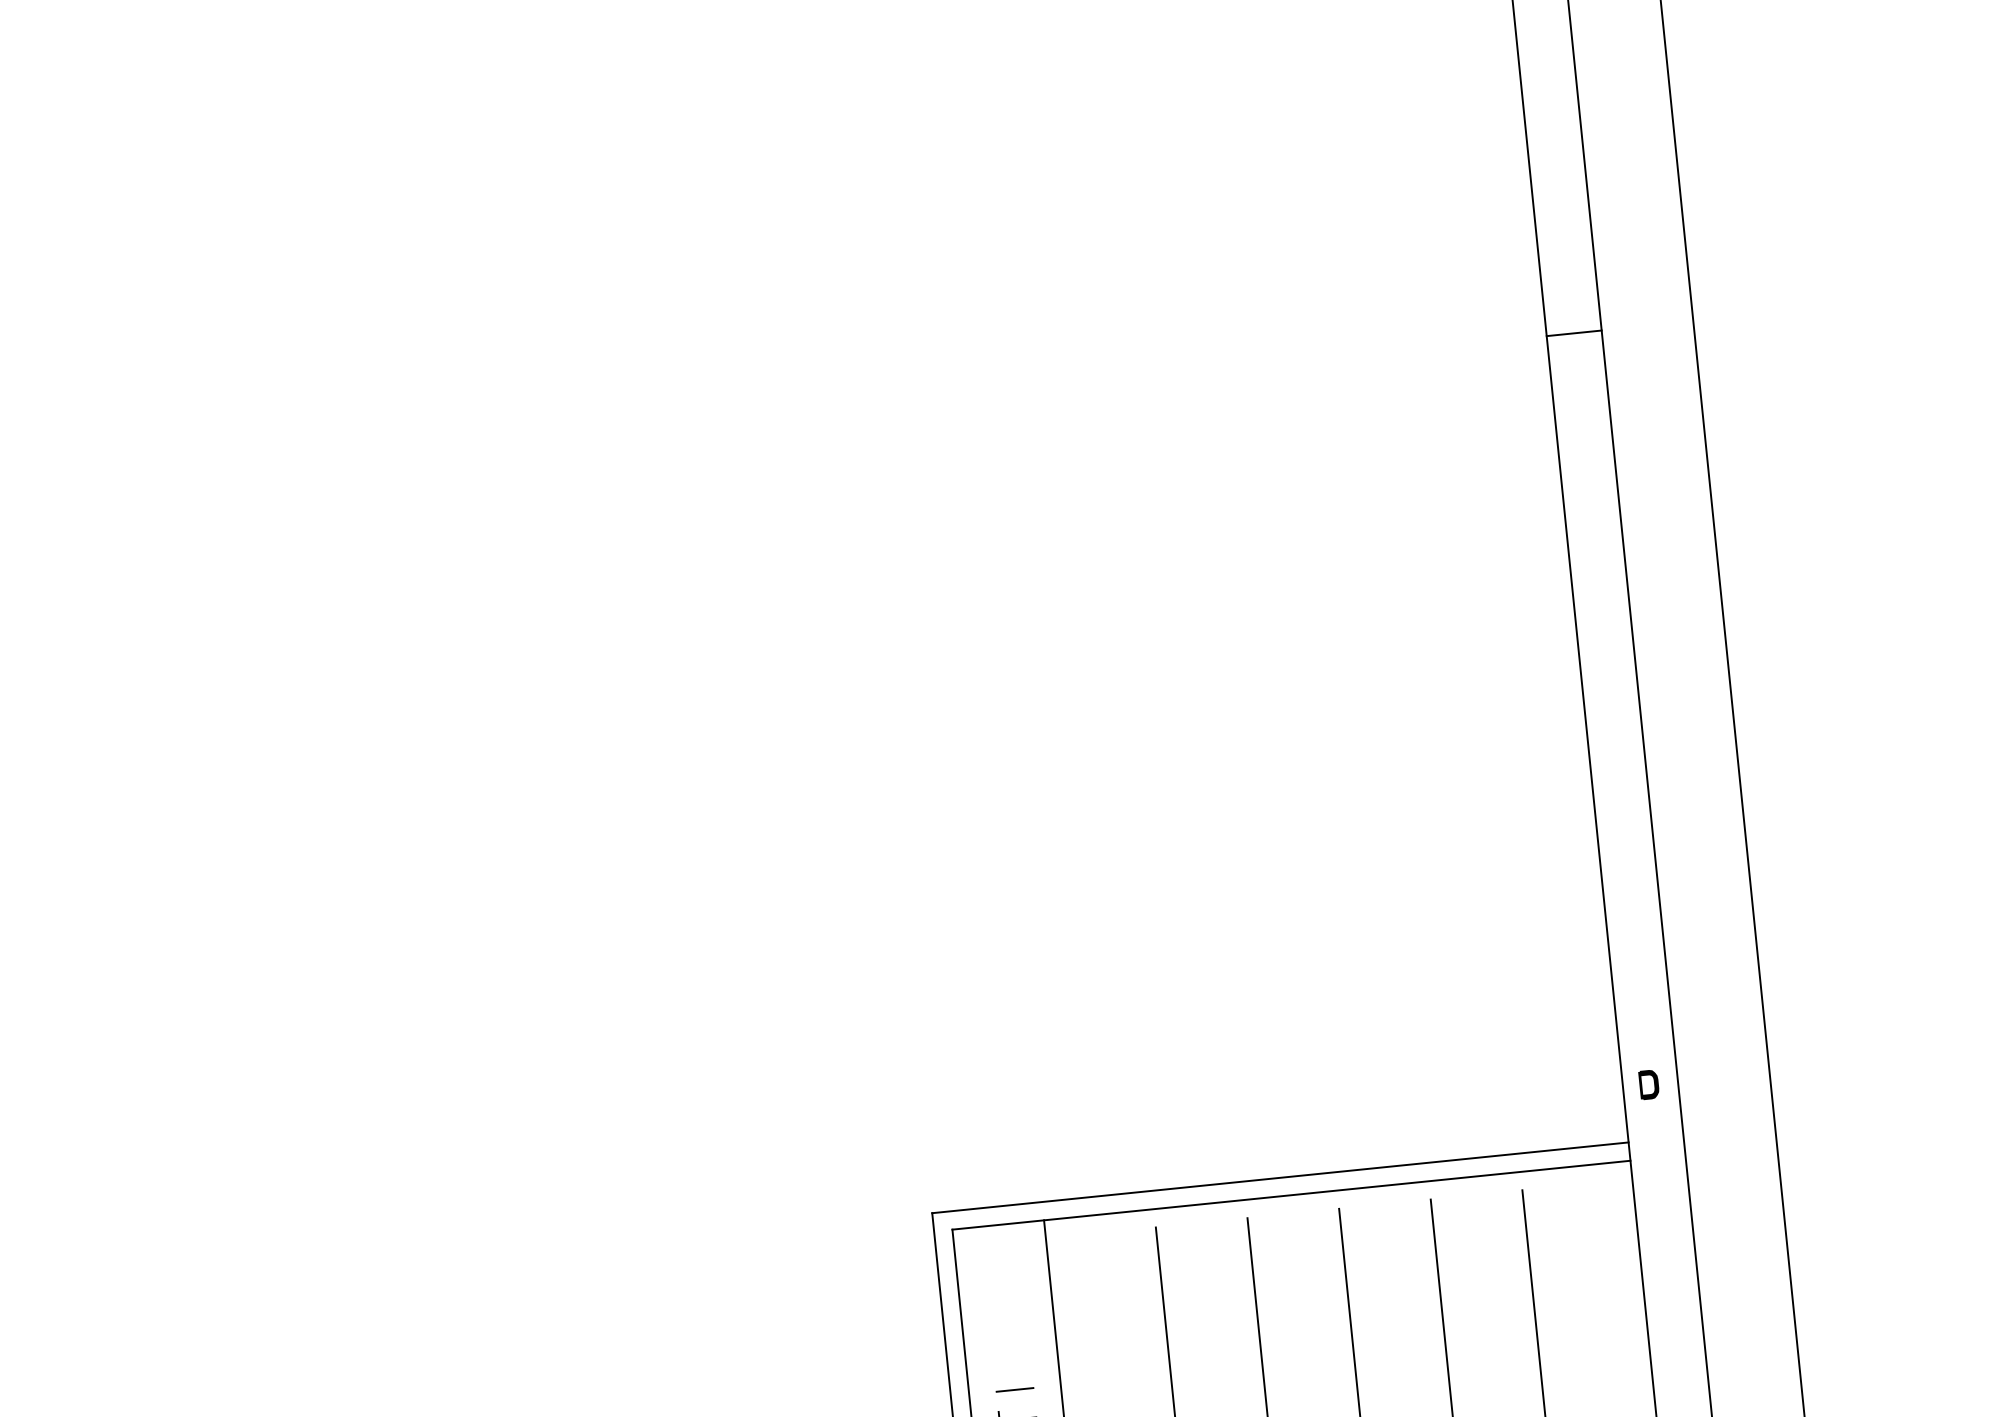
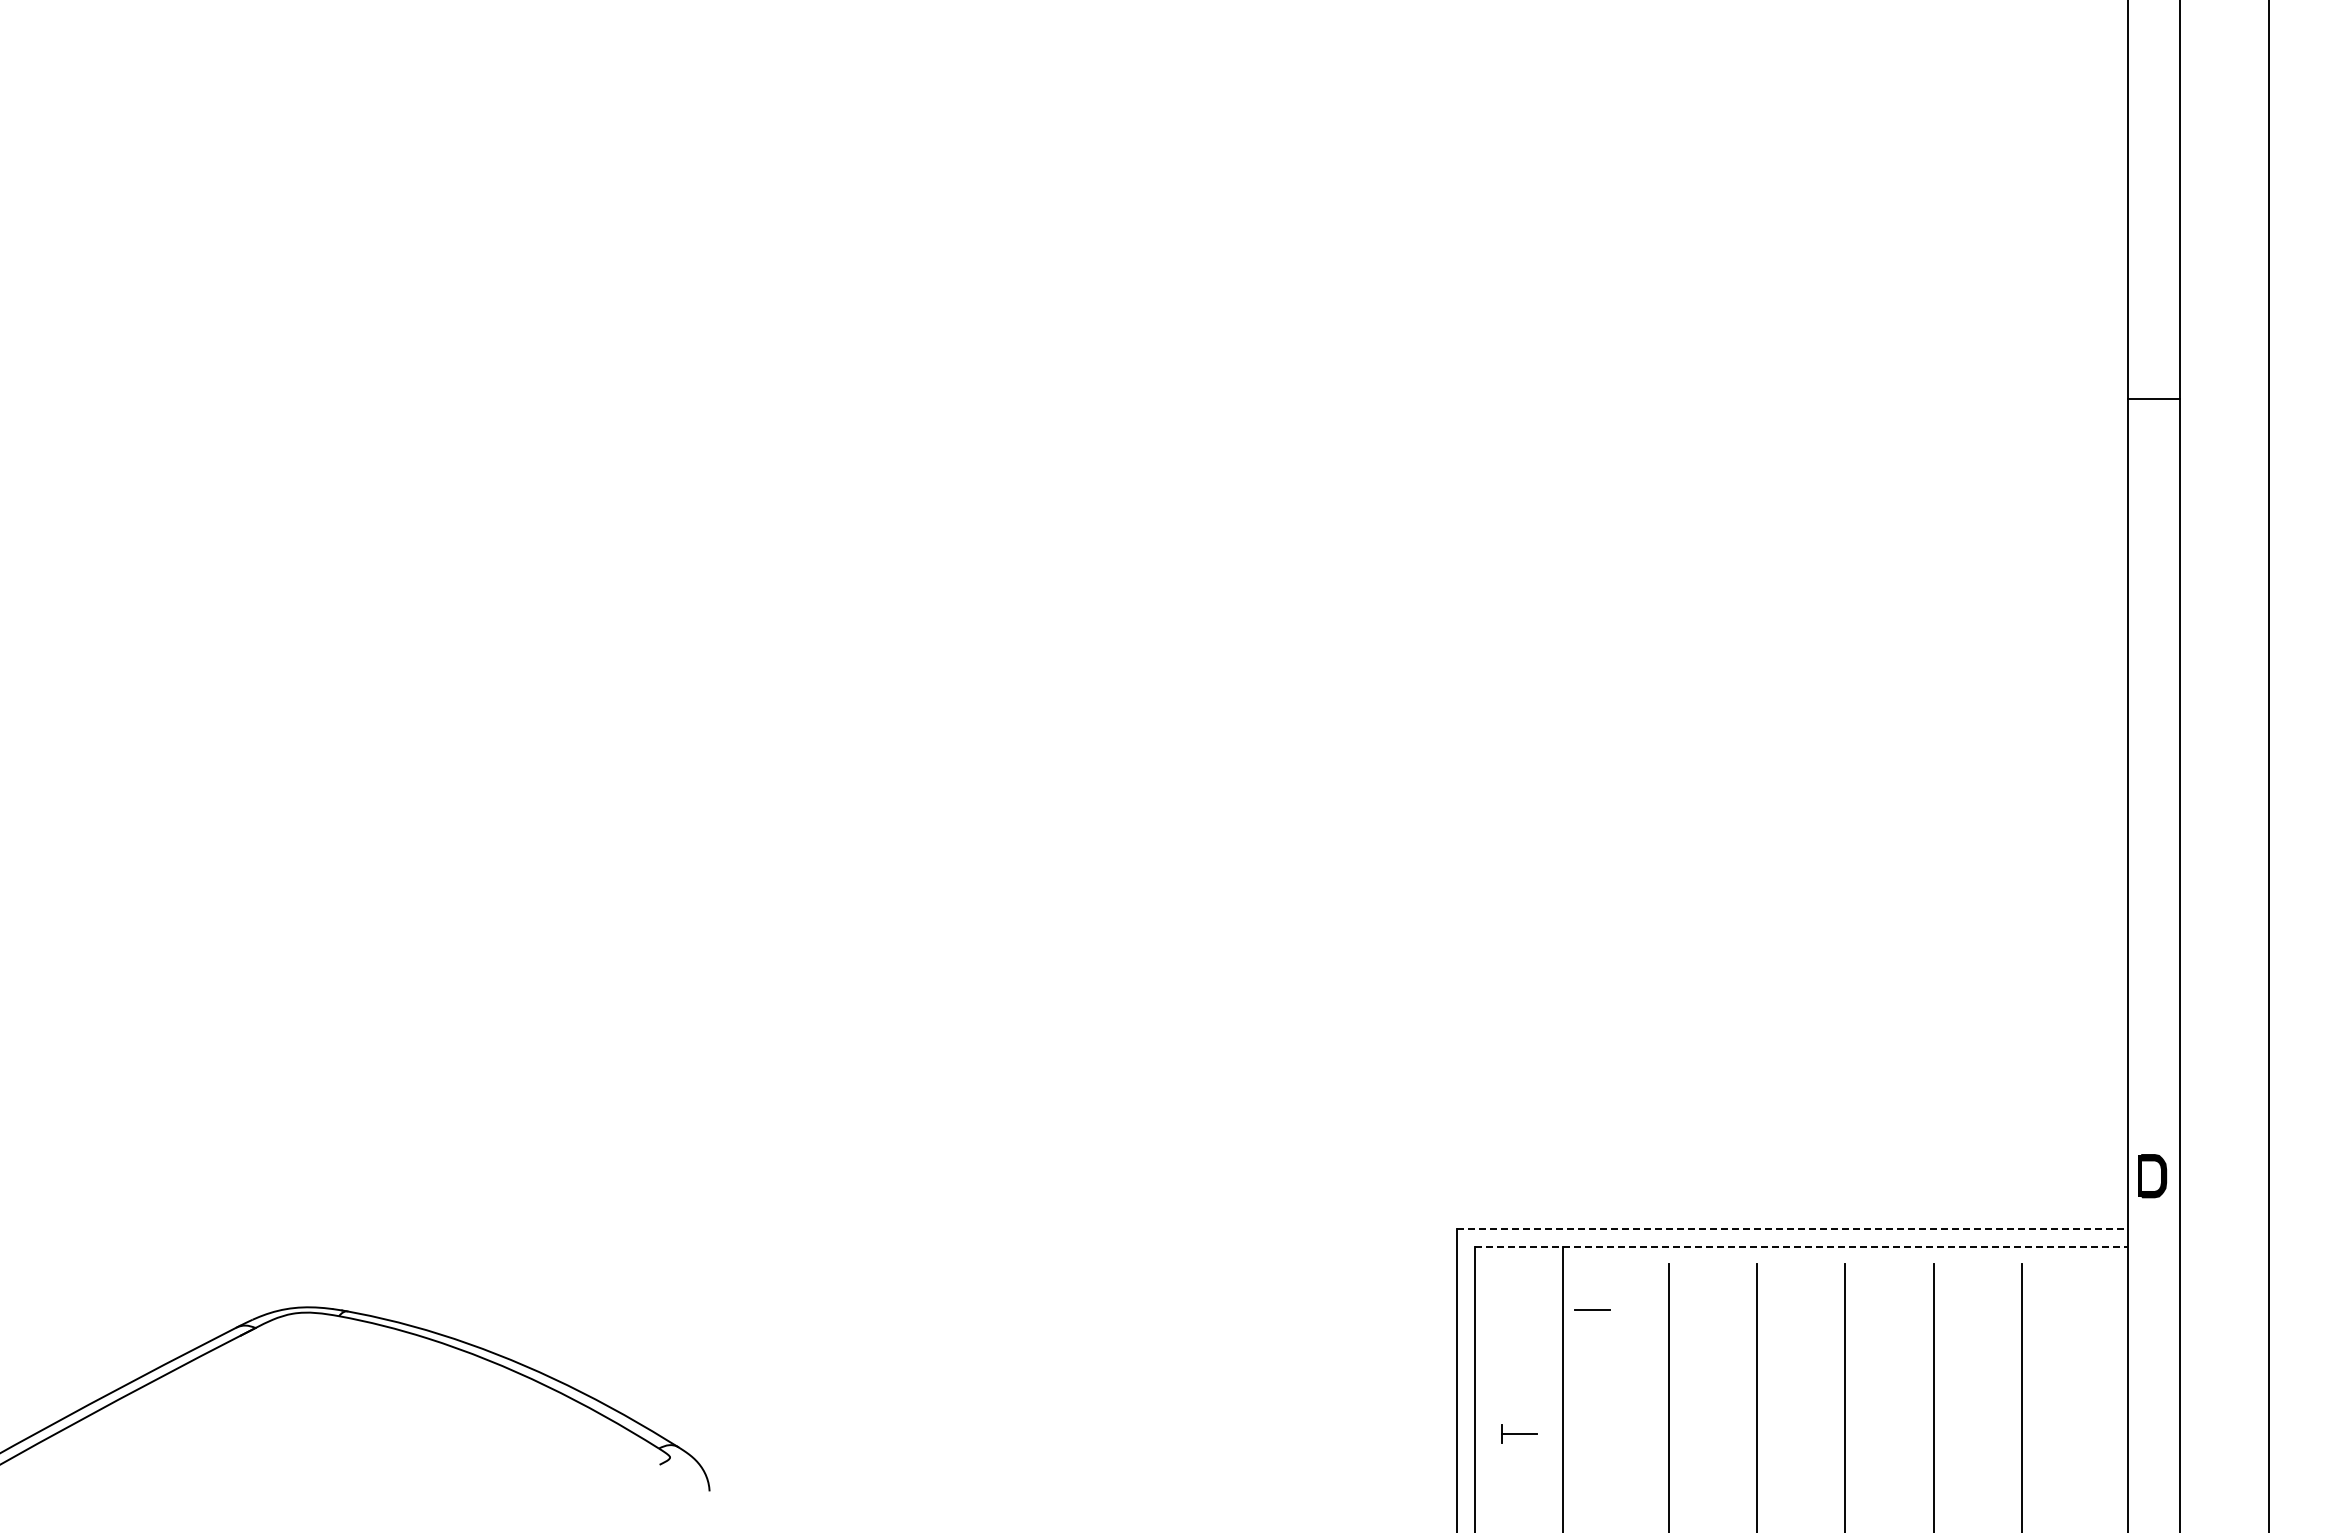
line: (1573, 333) -> (2153, 399), moved
part: (1649, 1085) -> (2152, 1176), size x1.6
line: (1281, 1178) -> (1793, 1229), solid -> dashed
line: (1291, 1194) -> (1801, 1246), solid -> dashed
line: (1015, 1389) -> (1592, 1309), moved

